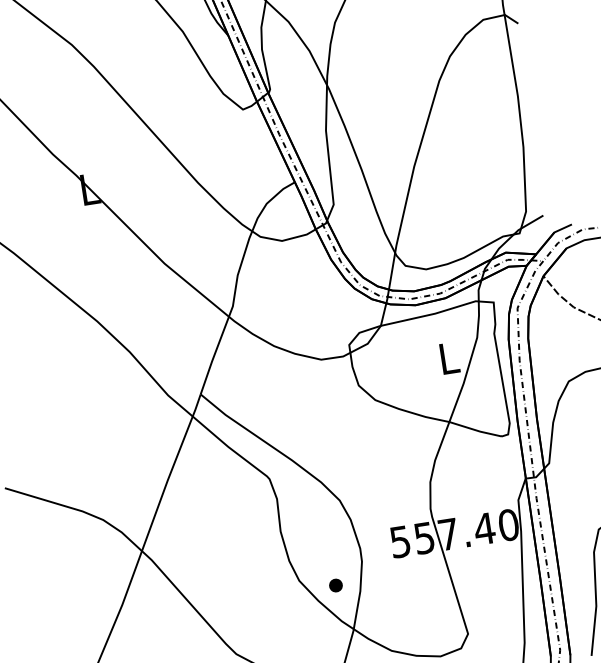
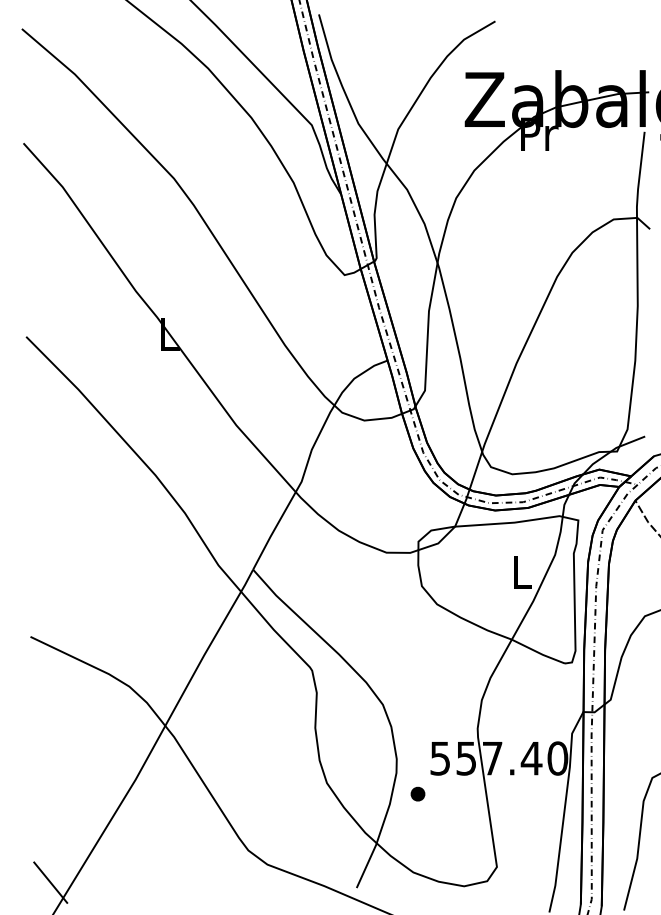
part: (335, 585) -> (417, 793), moved

